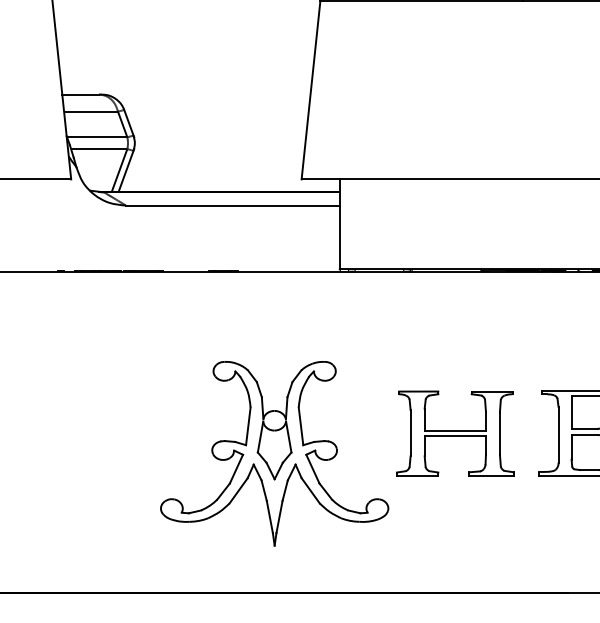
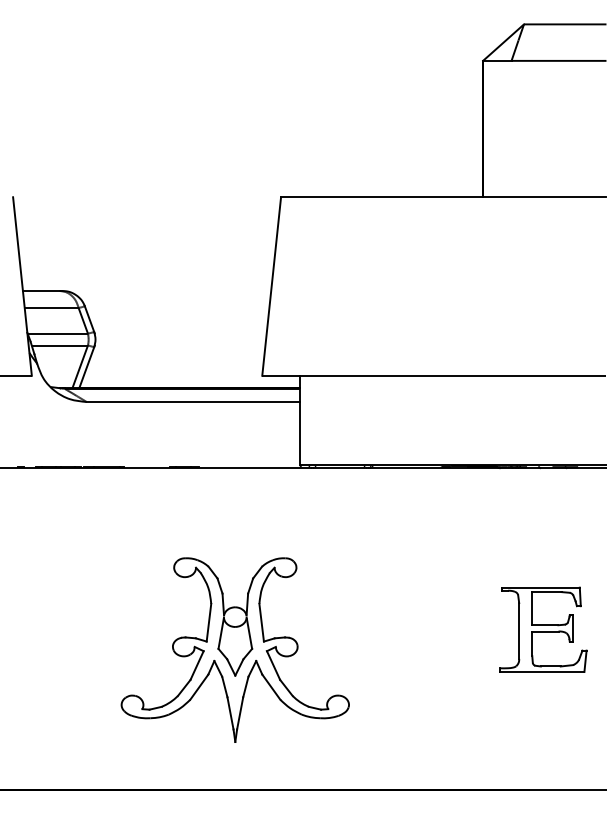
part: (454, 433) -> (415, 629), removed

